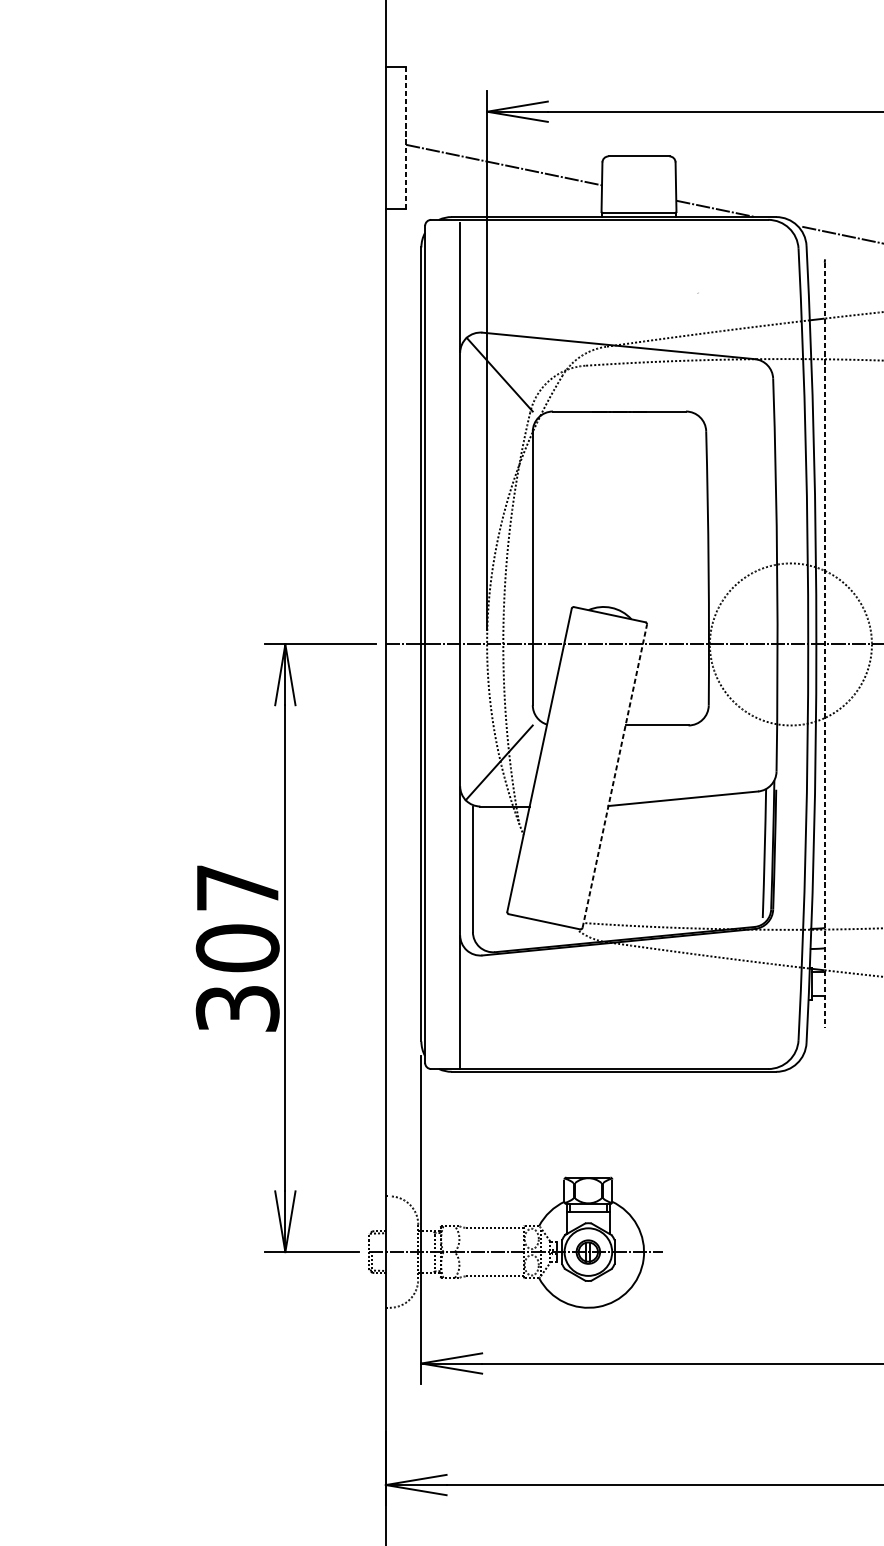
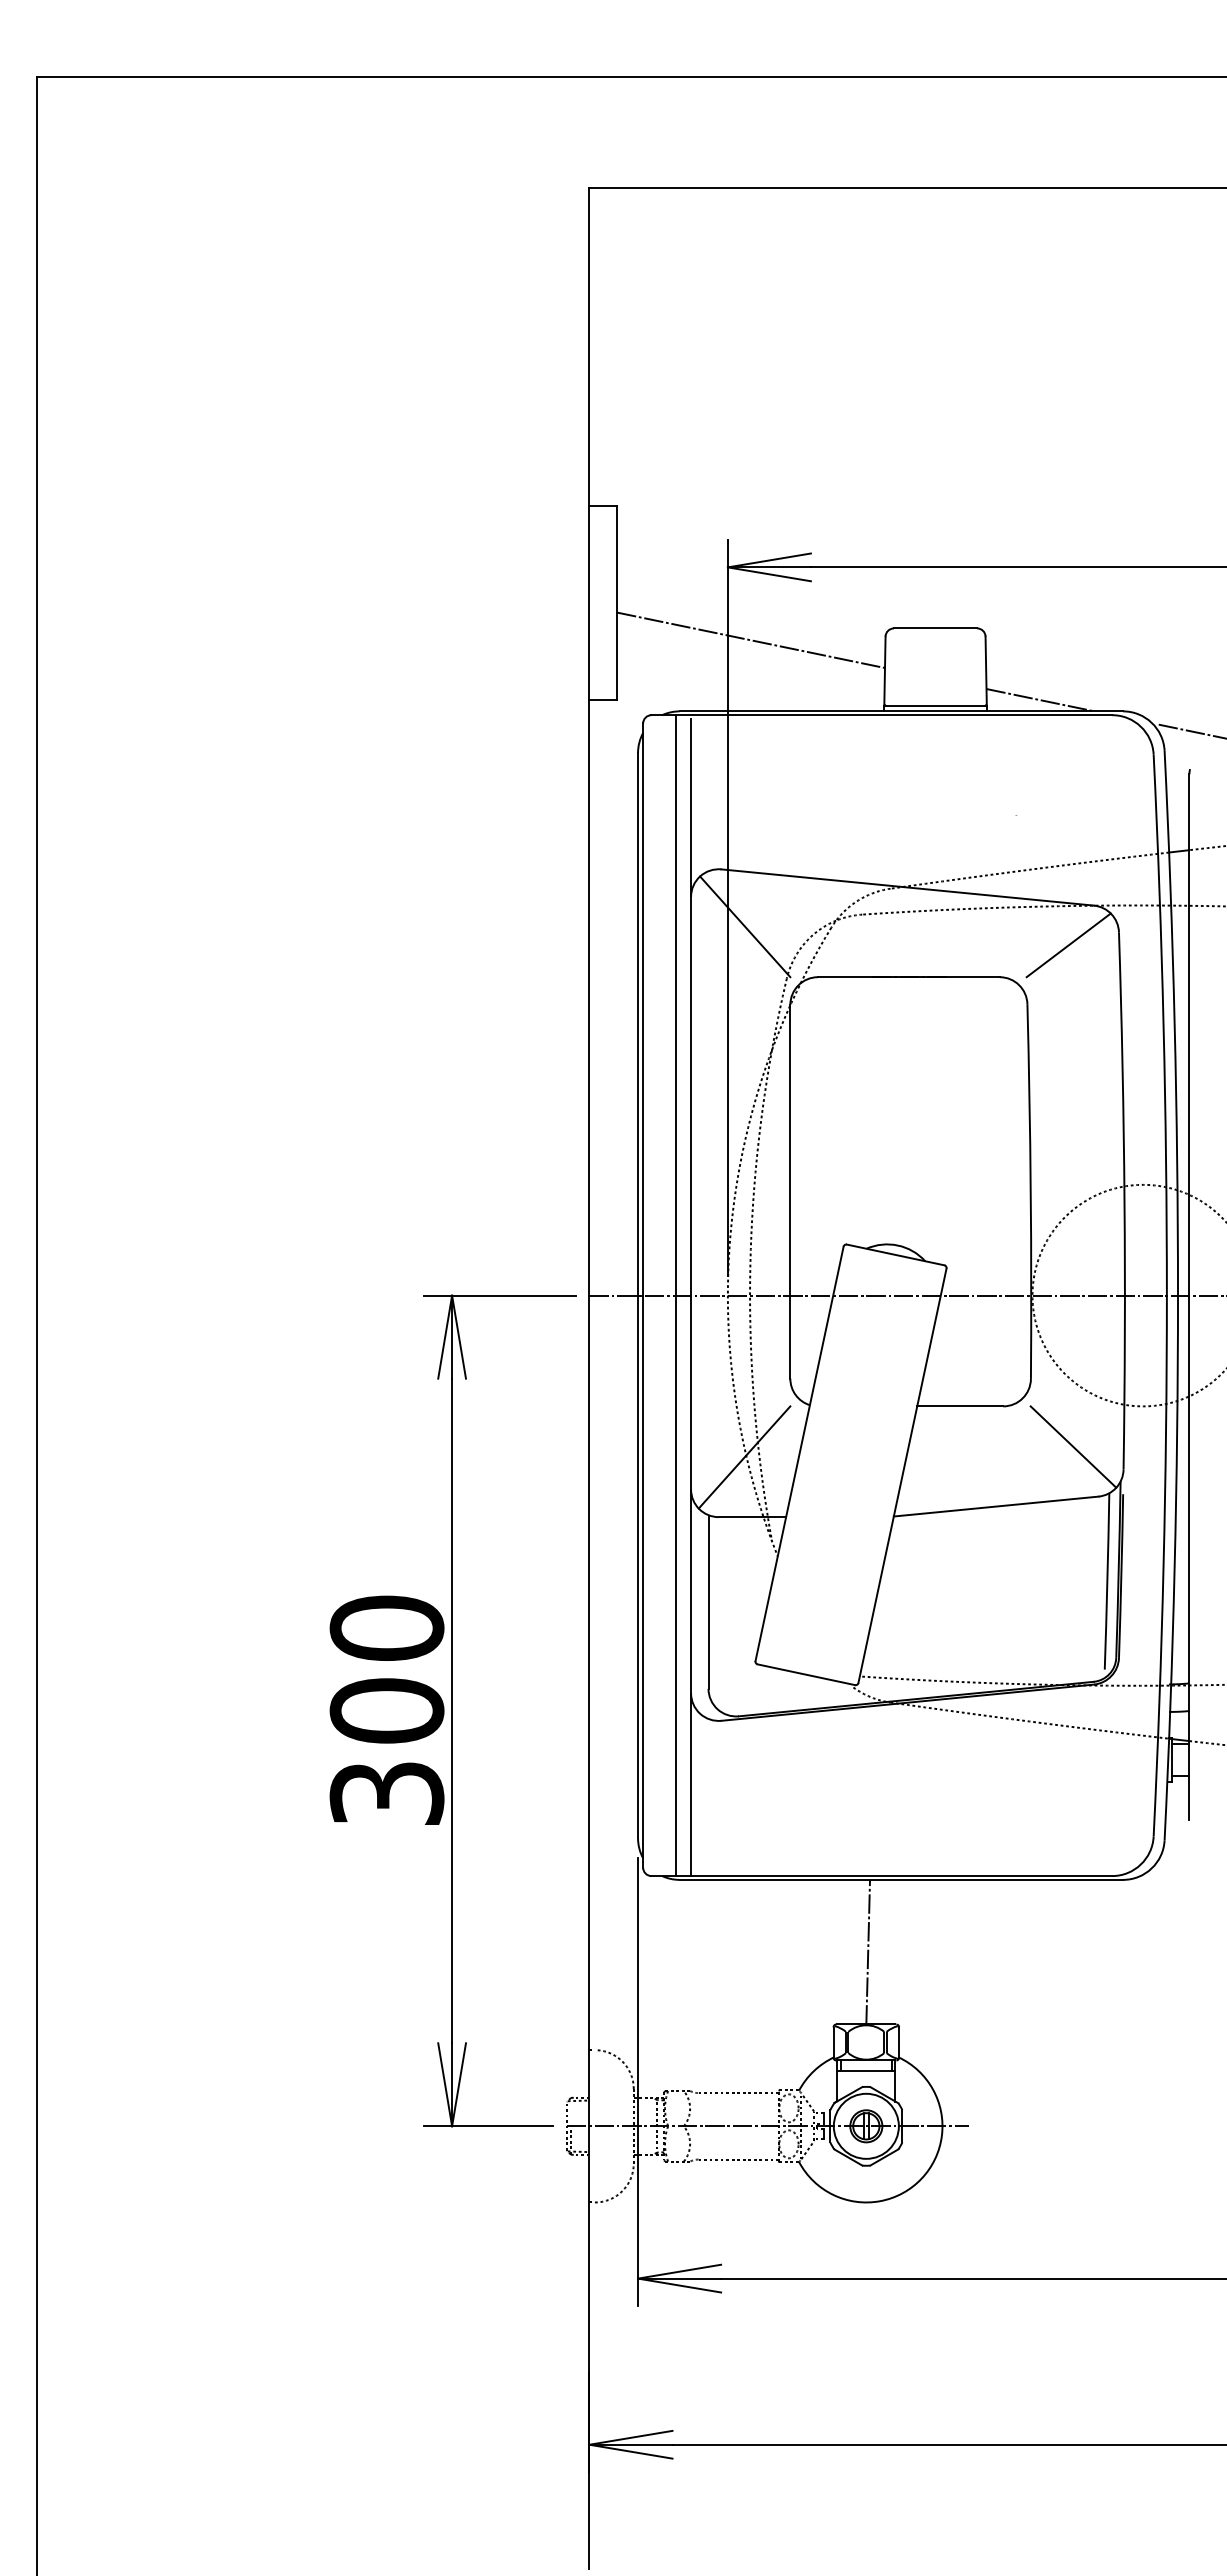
line: (406, 138) -> (617, 603), dashed -> solid
line: (736, 388) -> (1068, 945), added
line: (449, 644) -> (676, 1295), added
line: (824, 645) -> (1189, 1297), dashed -> solid
line: (739, 754) -> (1073, 1446), added
line: (614, 776) -> (902, 1475), dashed -> solid
text: (237, 887) -> (386, 1627), 307 -> 300
line: (589, 1124) -> (868, 1951), added

